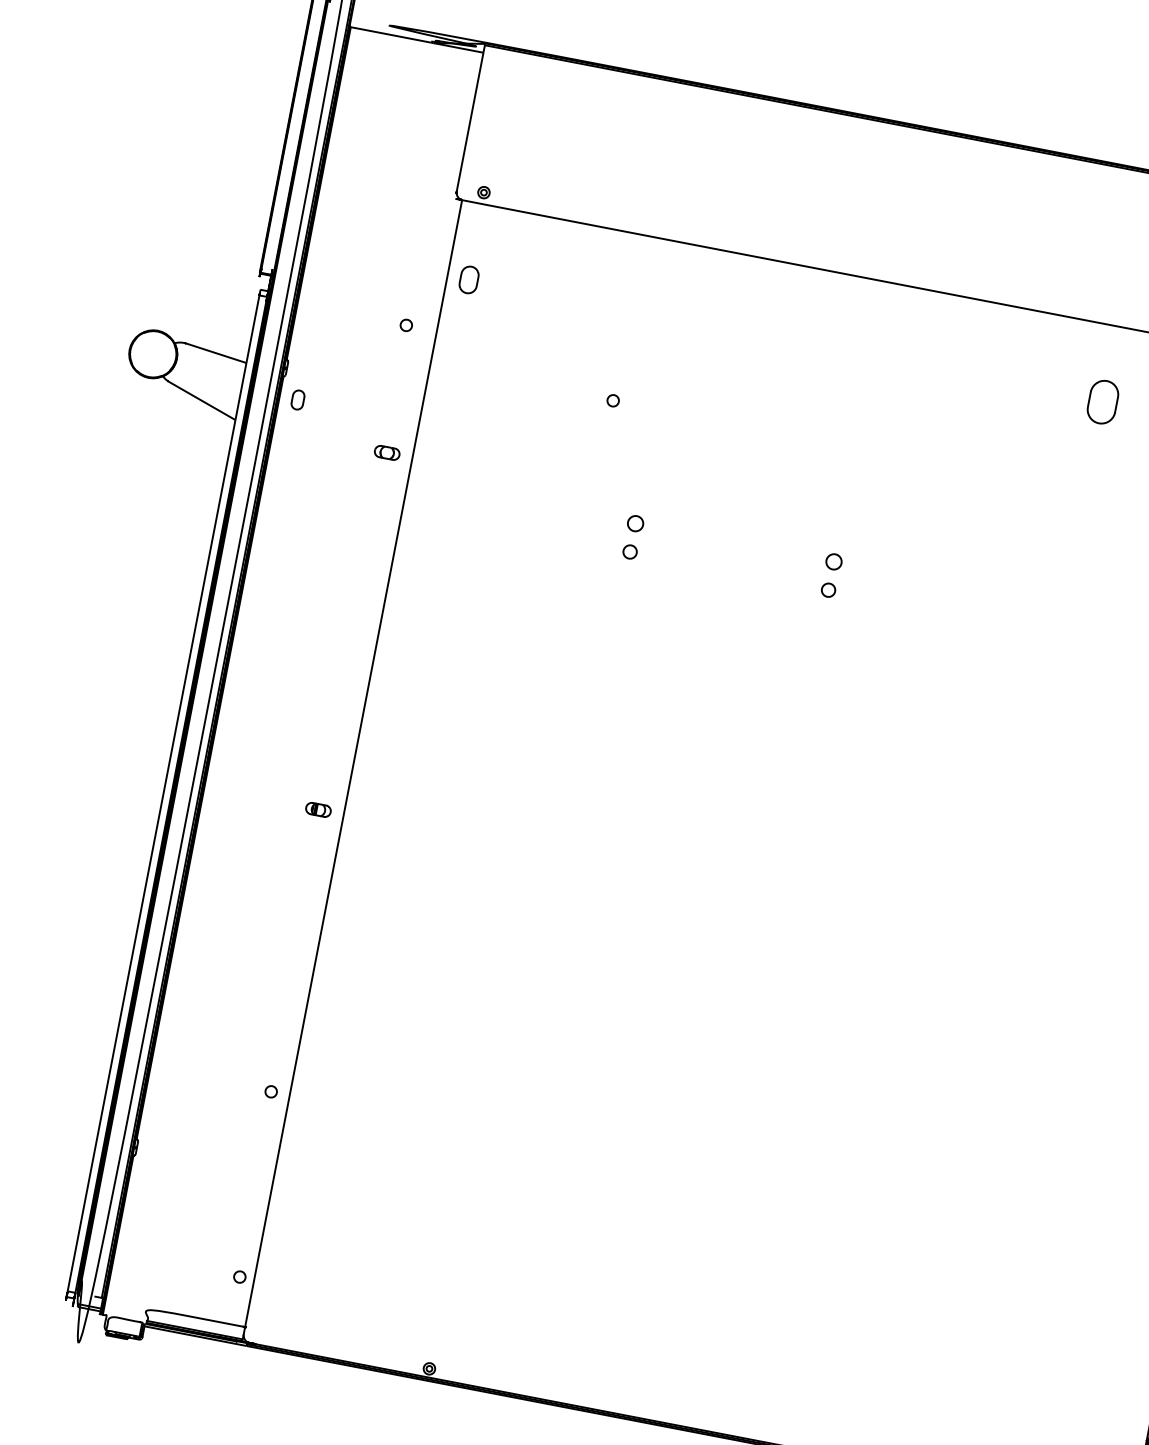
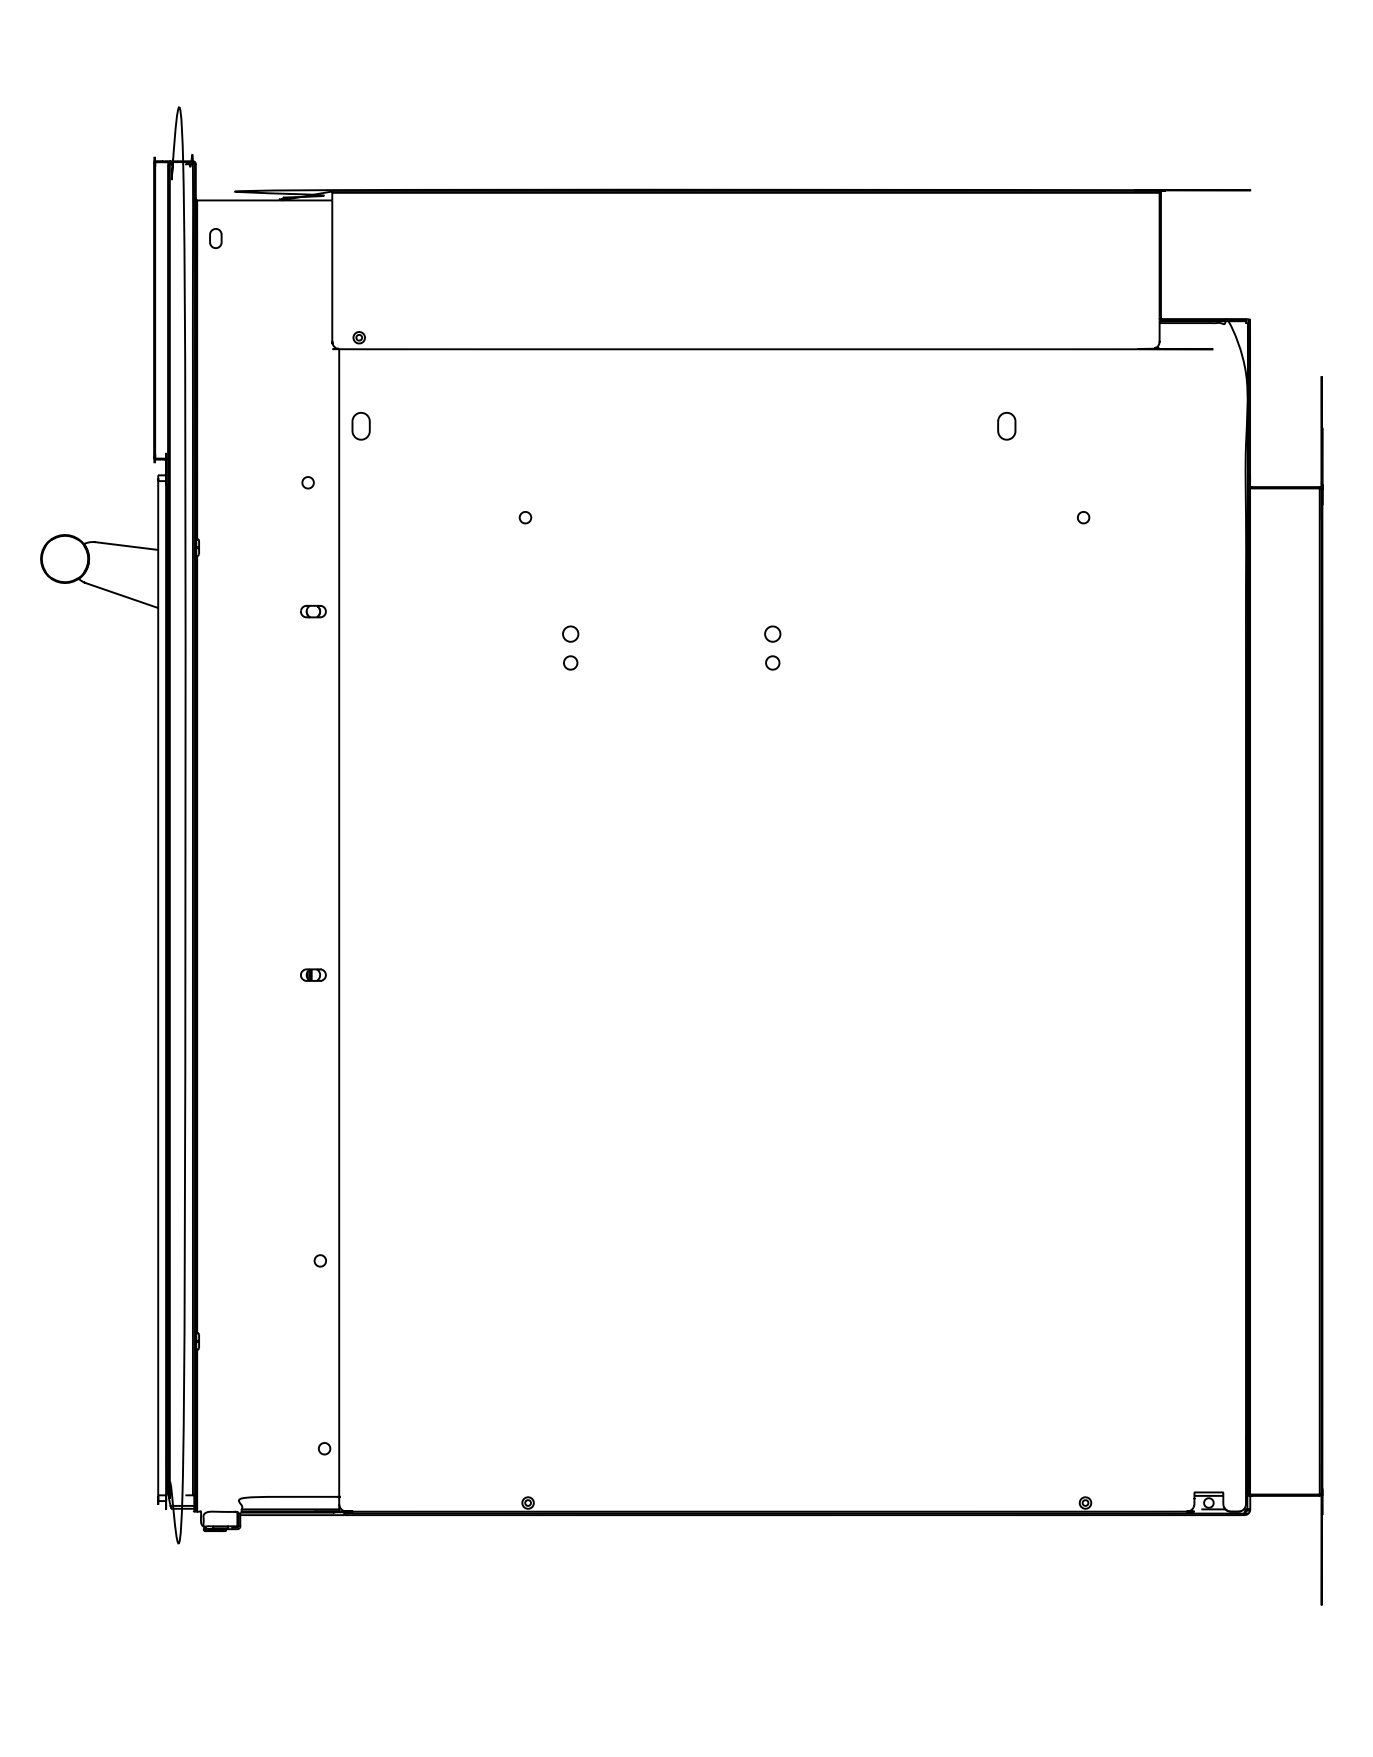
part: (297, 399) -> (215, 238), moved
part: (1102, 401) -> (1006, 425), size x0.62

